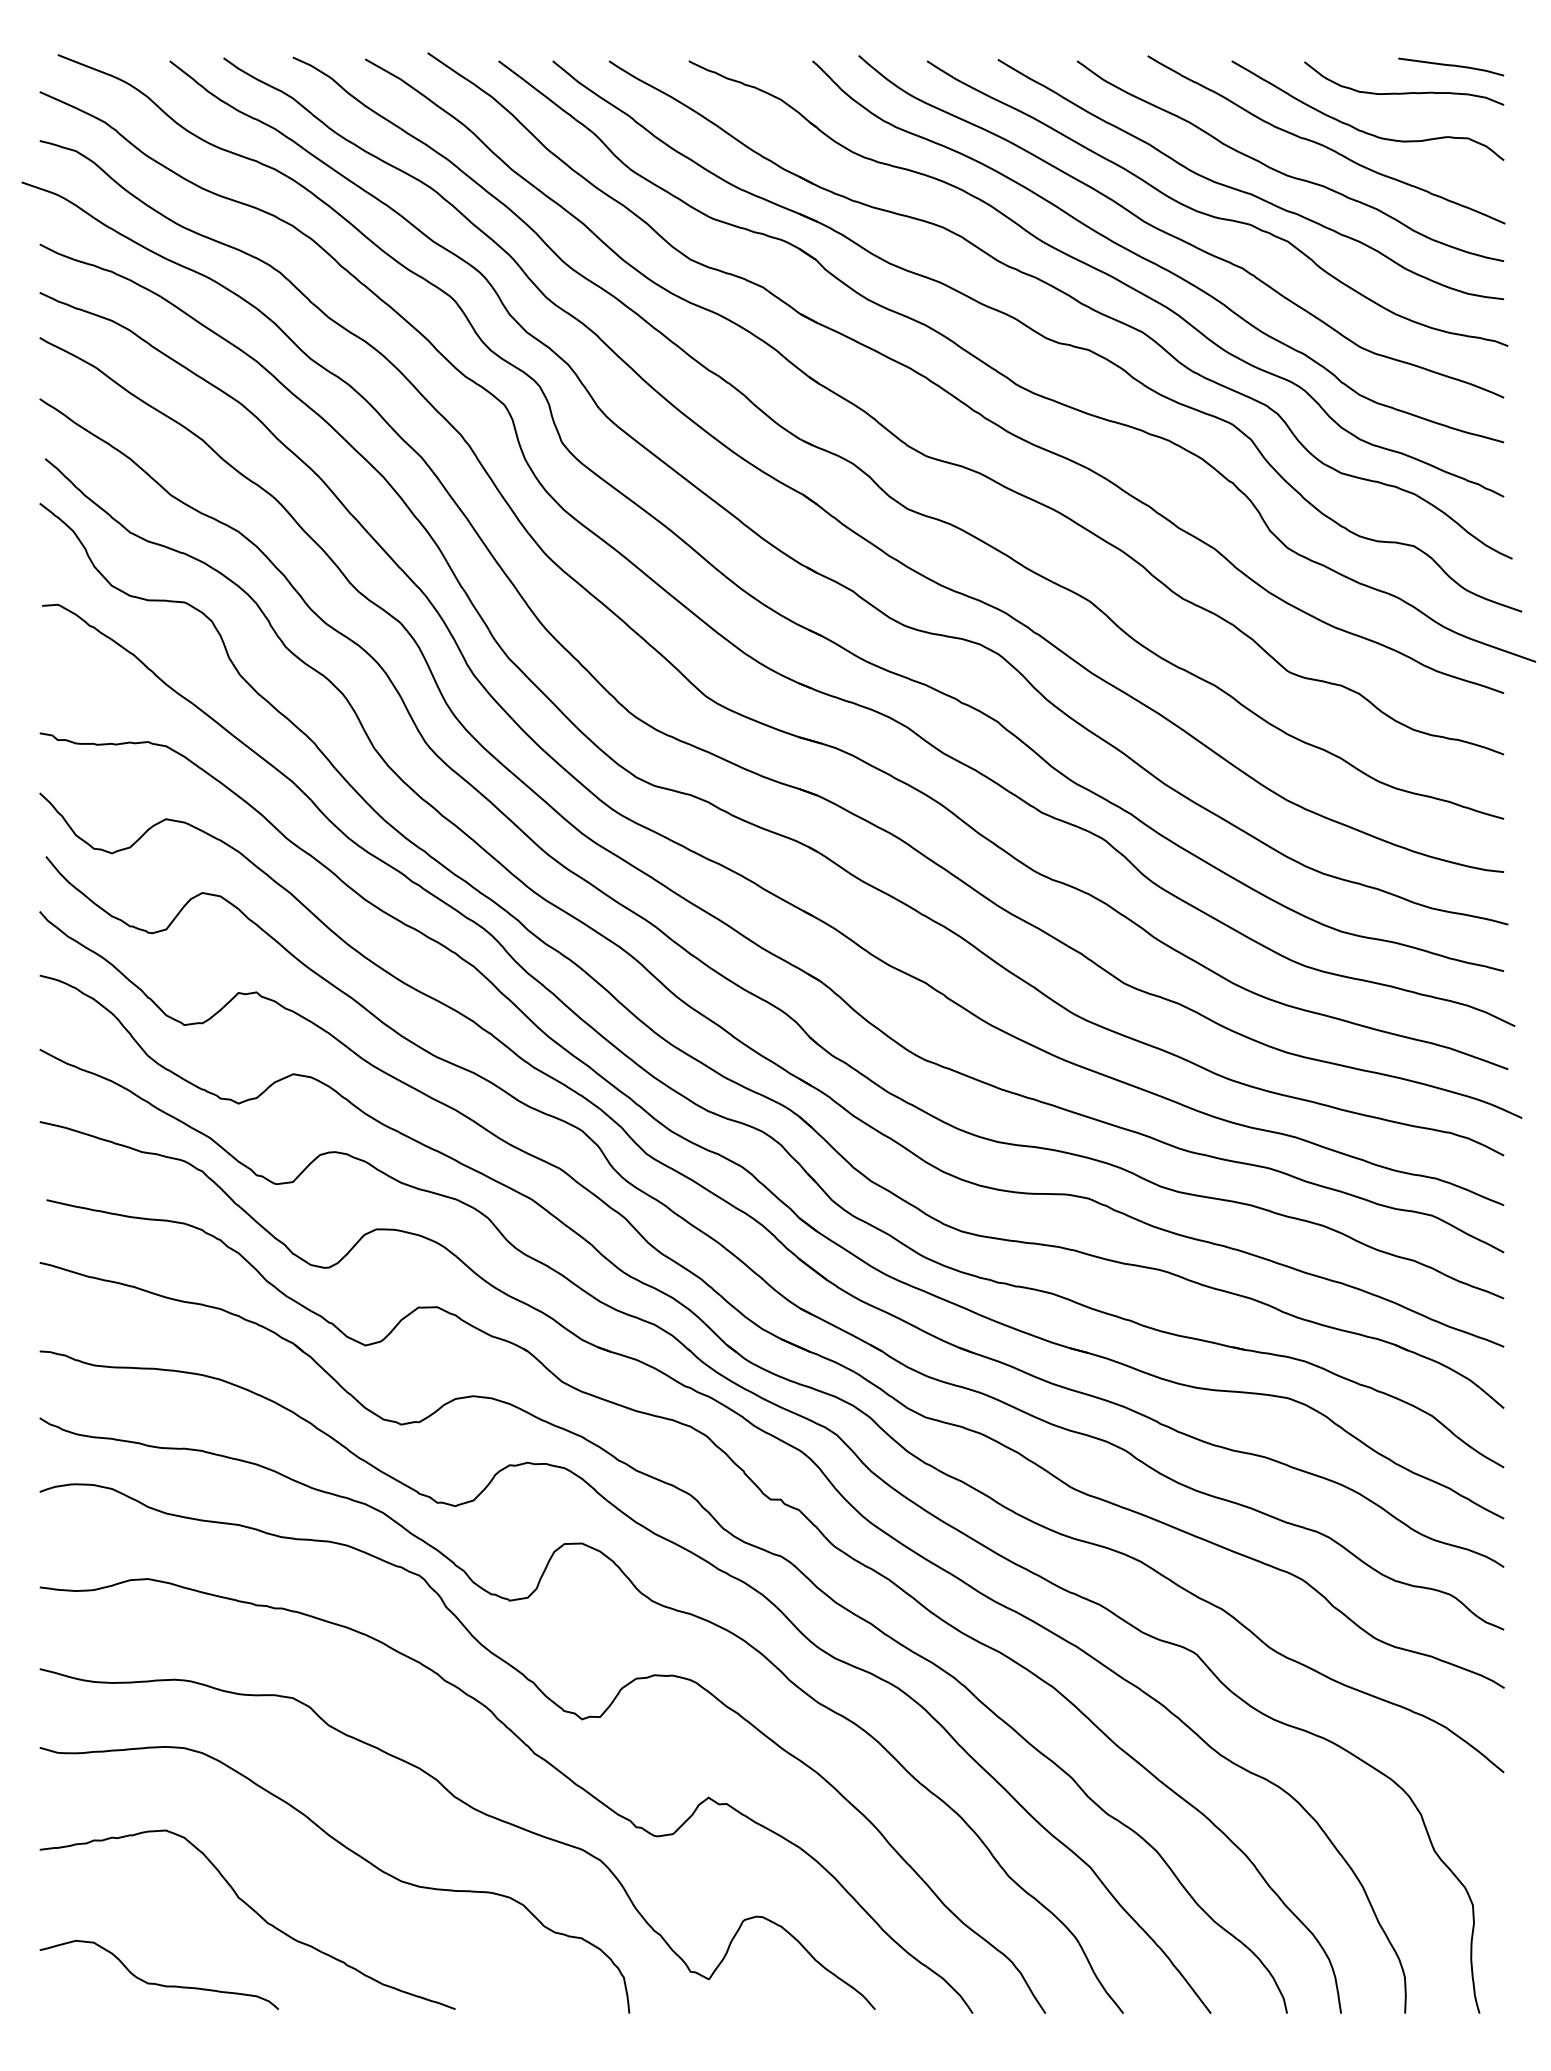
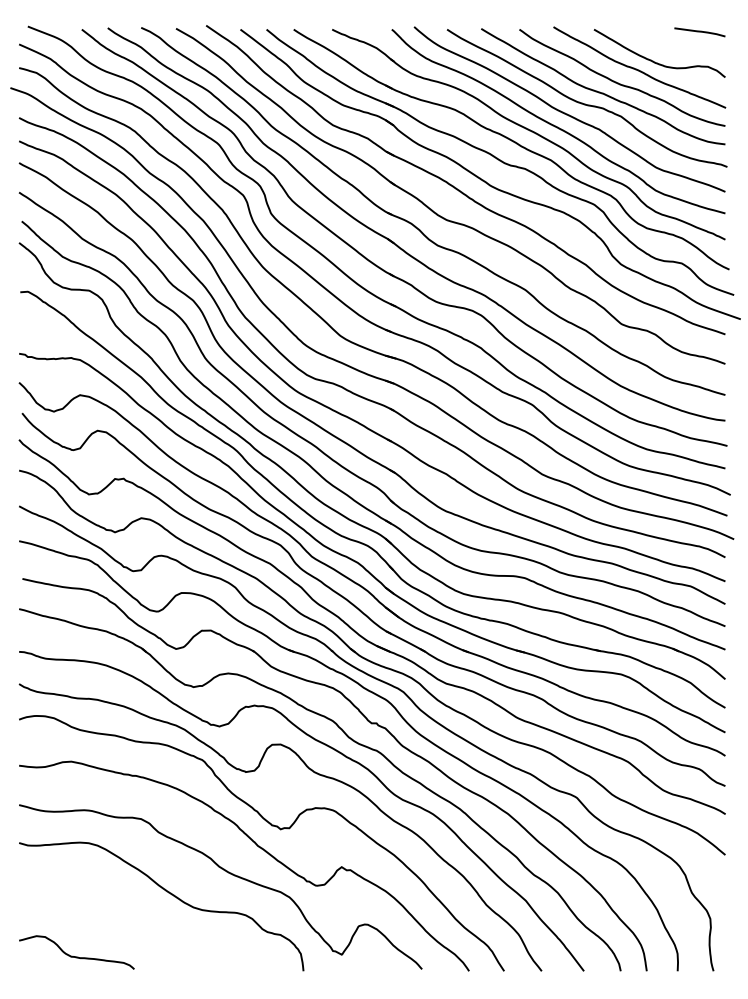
curve: (1402, 92) -> (676, 44), removed
curve: (249, 1910) -> (120, 921), removed

